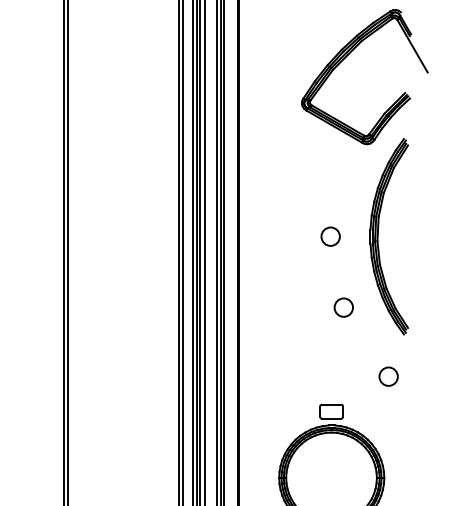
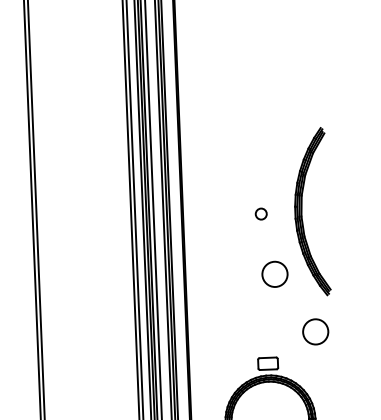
part: (345, 58) -> (267, 61), removed
circle: (330, 236) -> (261, 213), size x0.7
circle: (343, 307) -> (274, 274), size x1.6
circle: (388, 376) -> (315, 331), size x1.6

